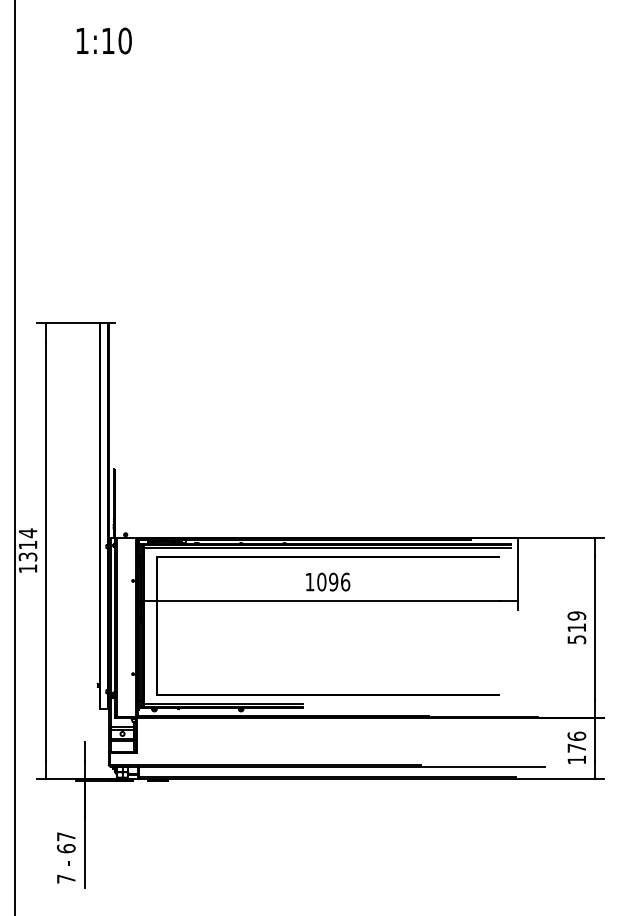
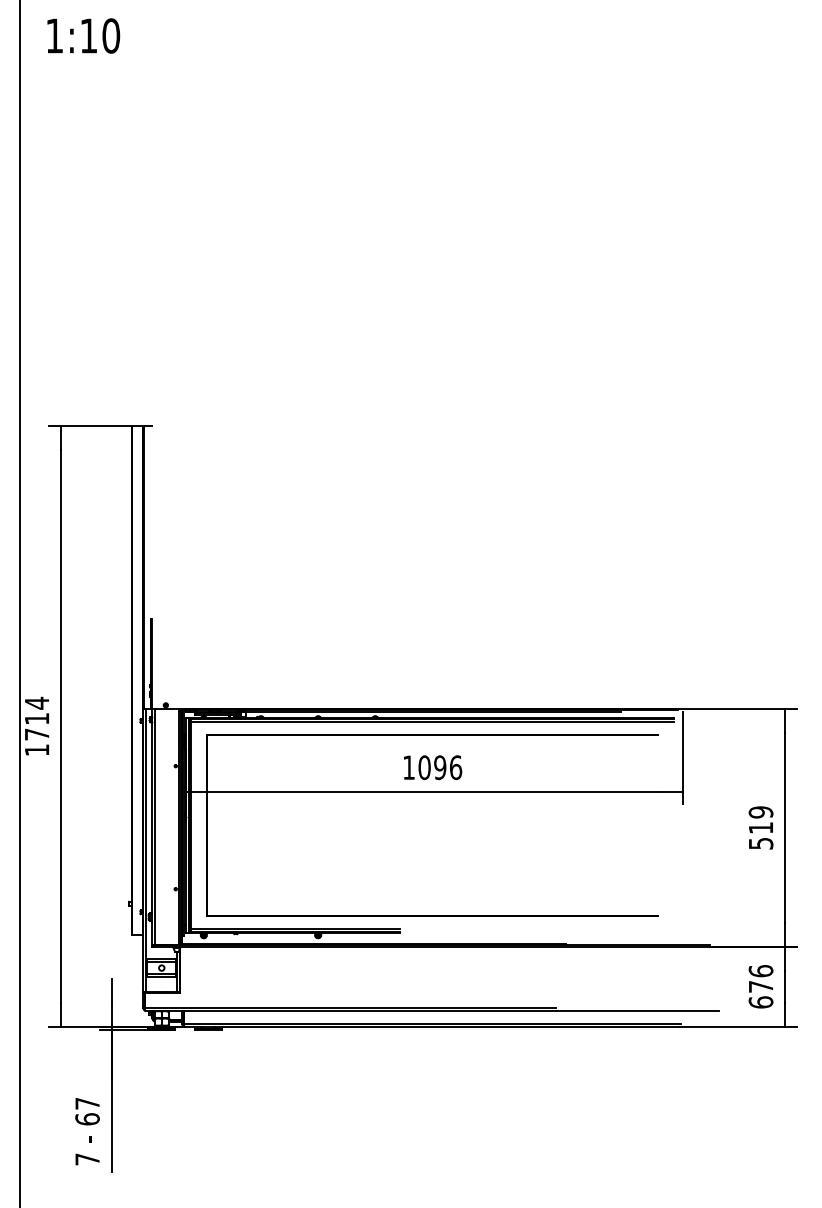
text: (104, 40) -> (83, 35), moved
text: (27, 556) -> (36, 734), 1314 -> 1714
text: (576, 760) -> (760, 1002), 176 -> 676

